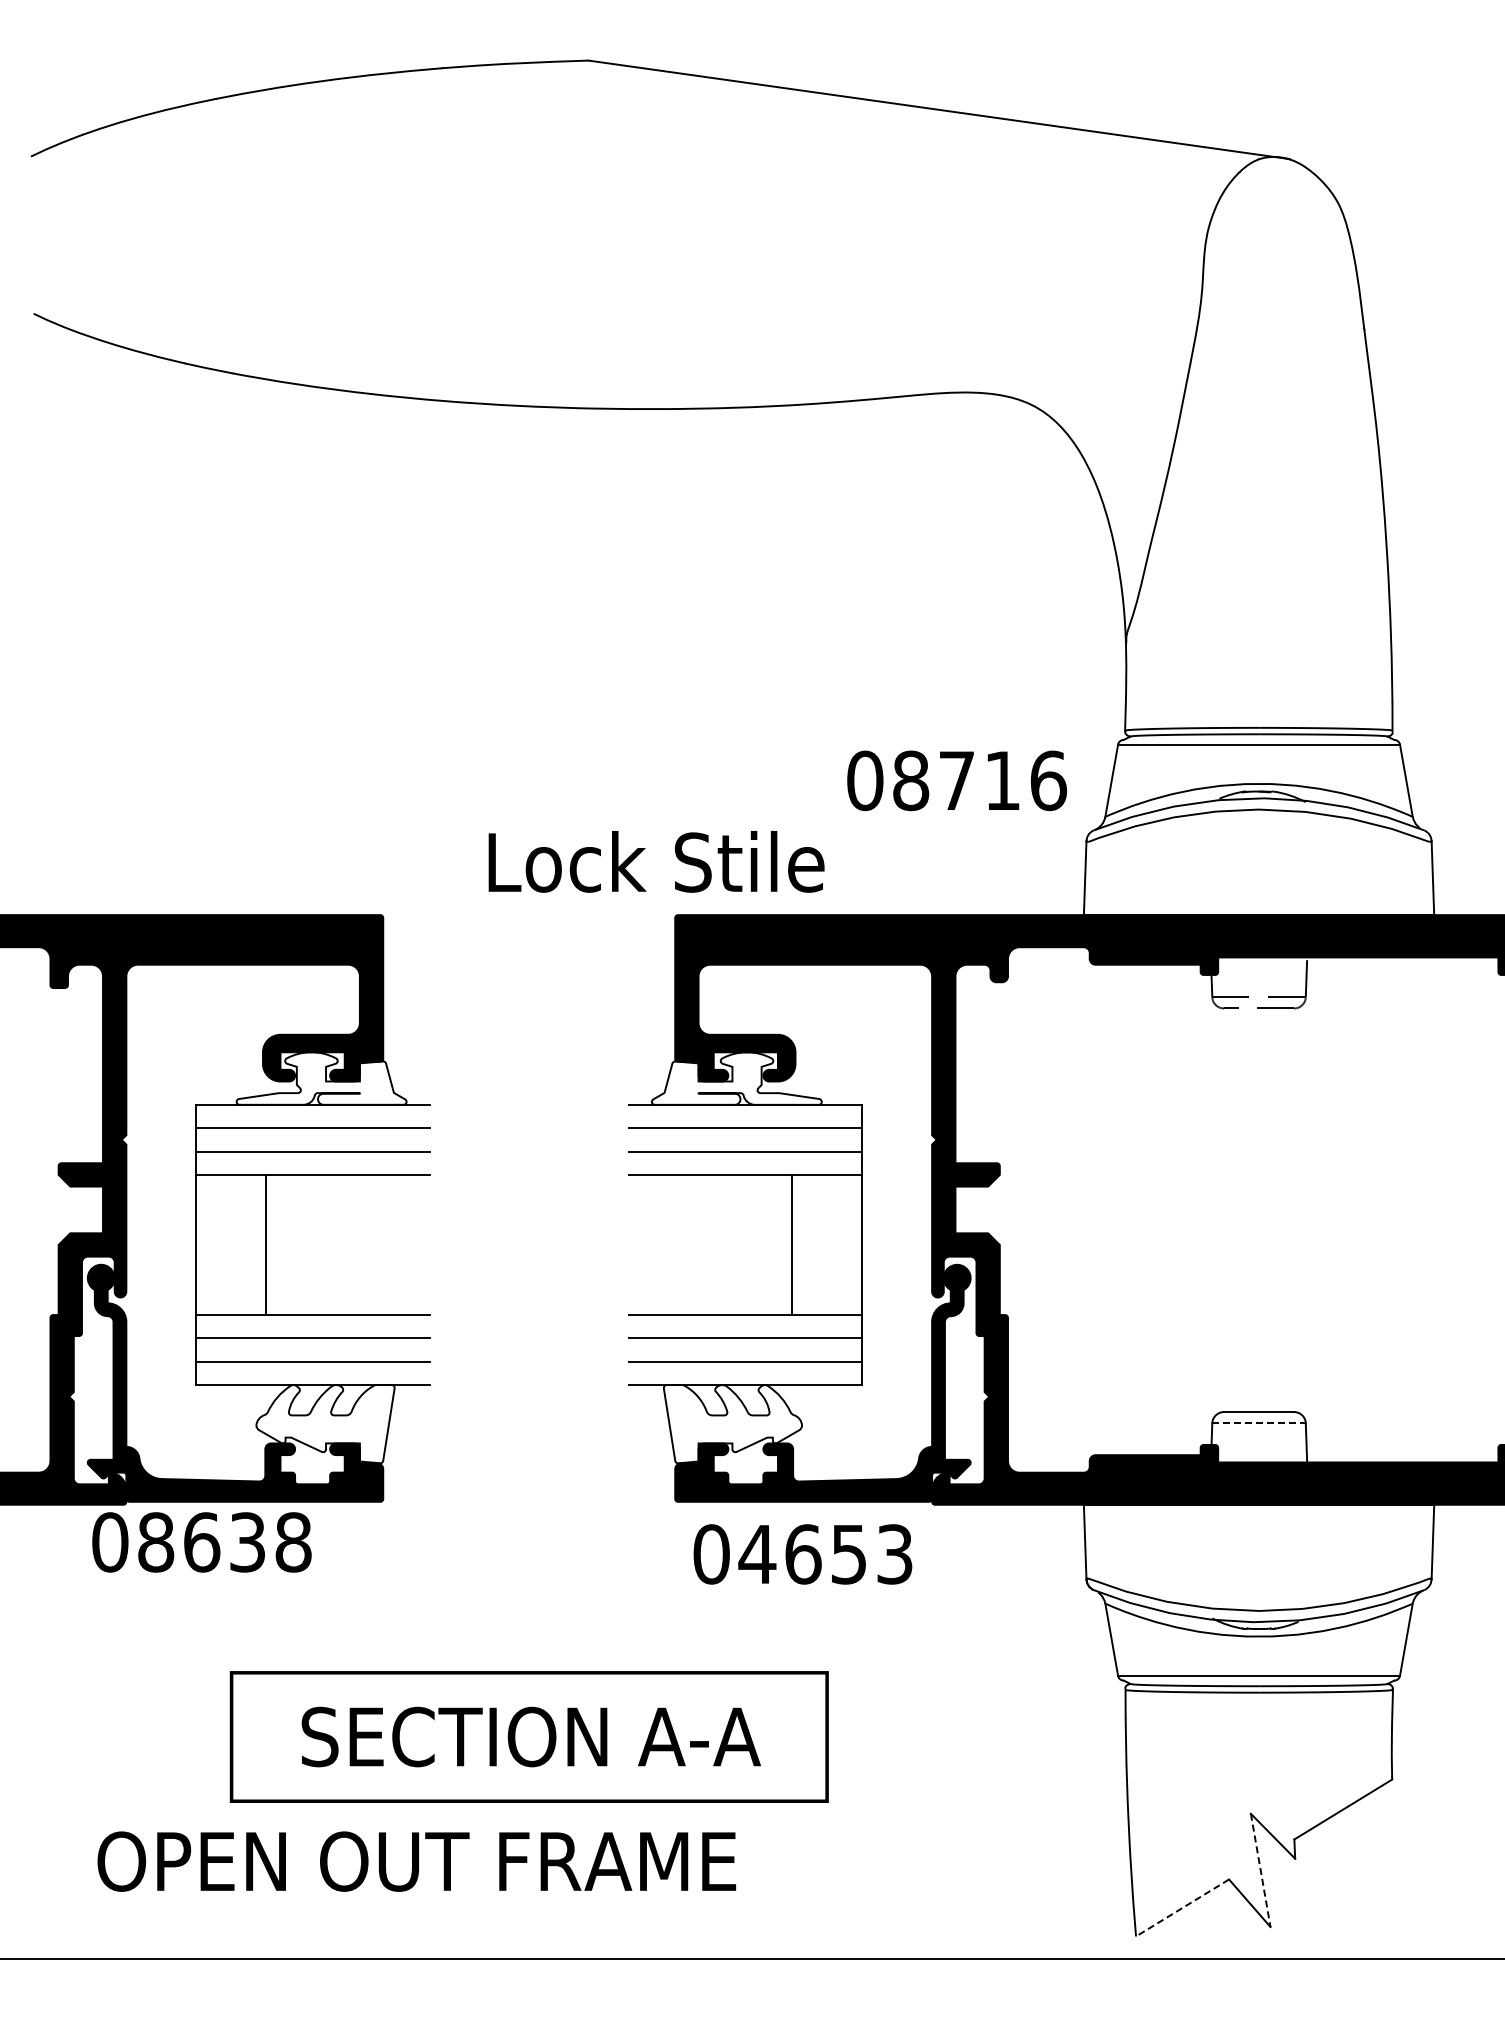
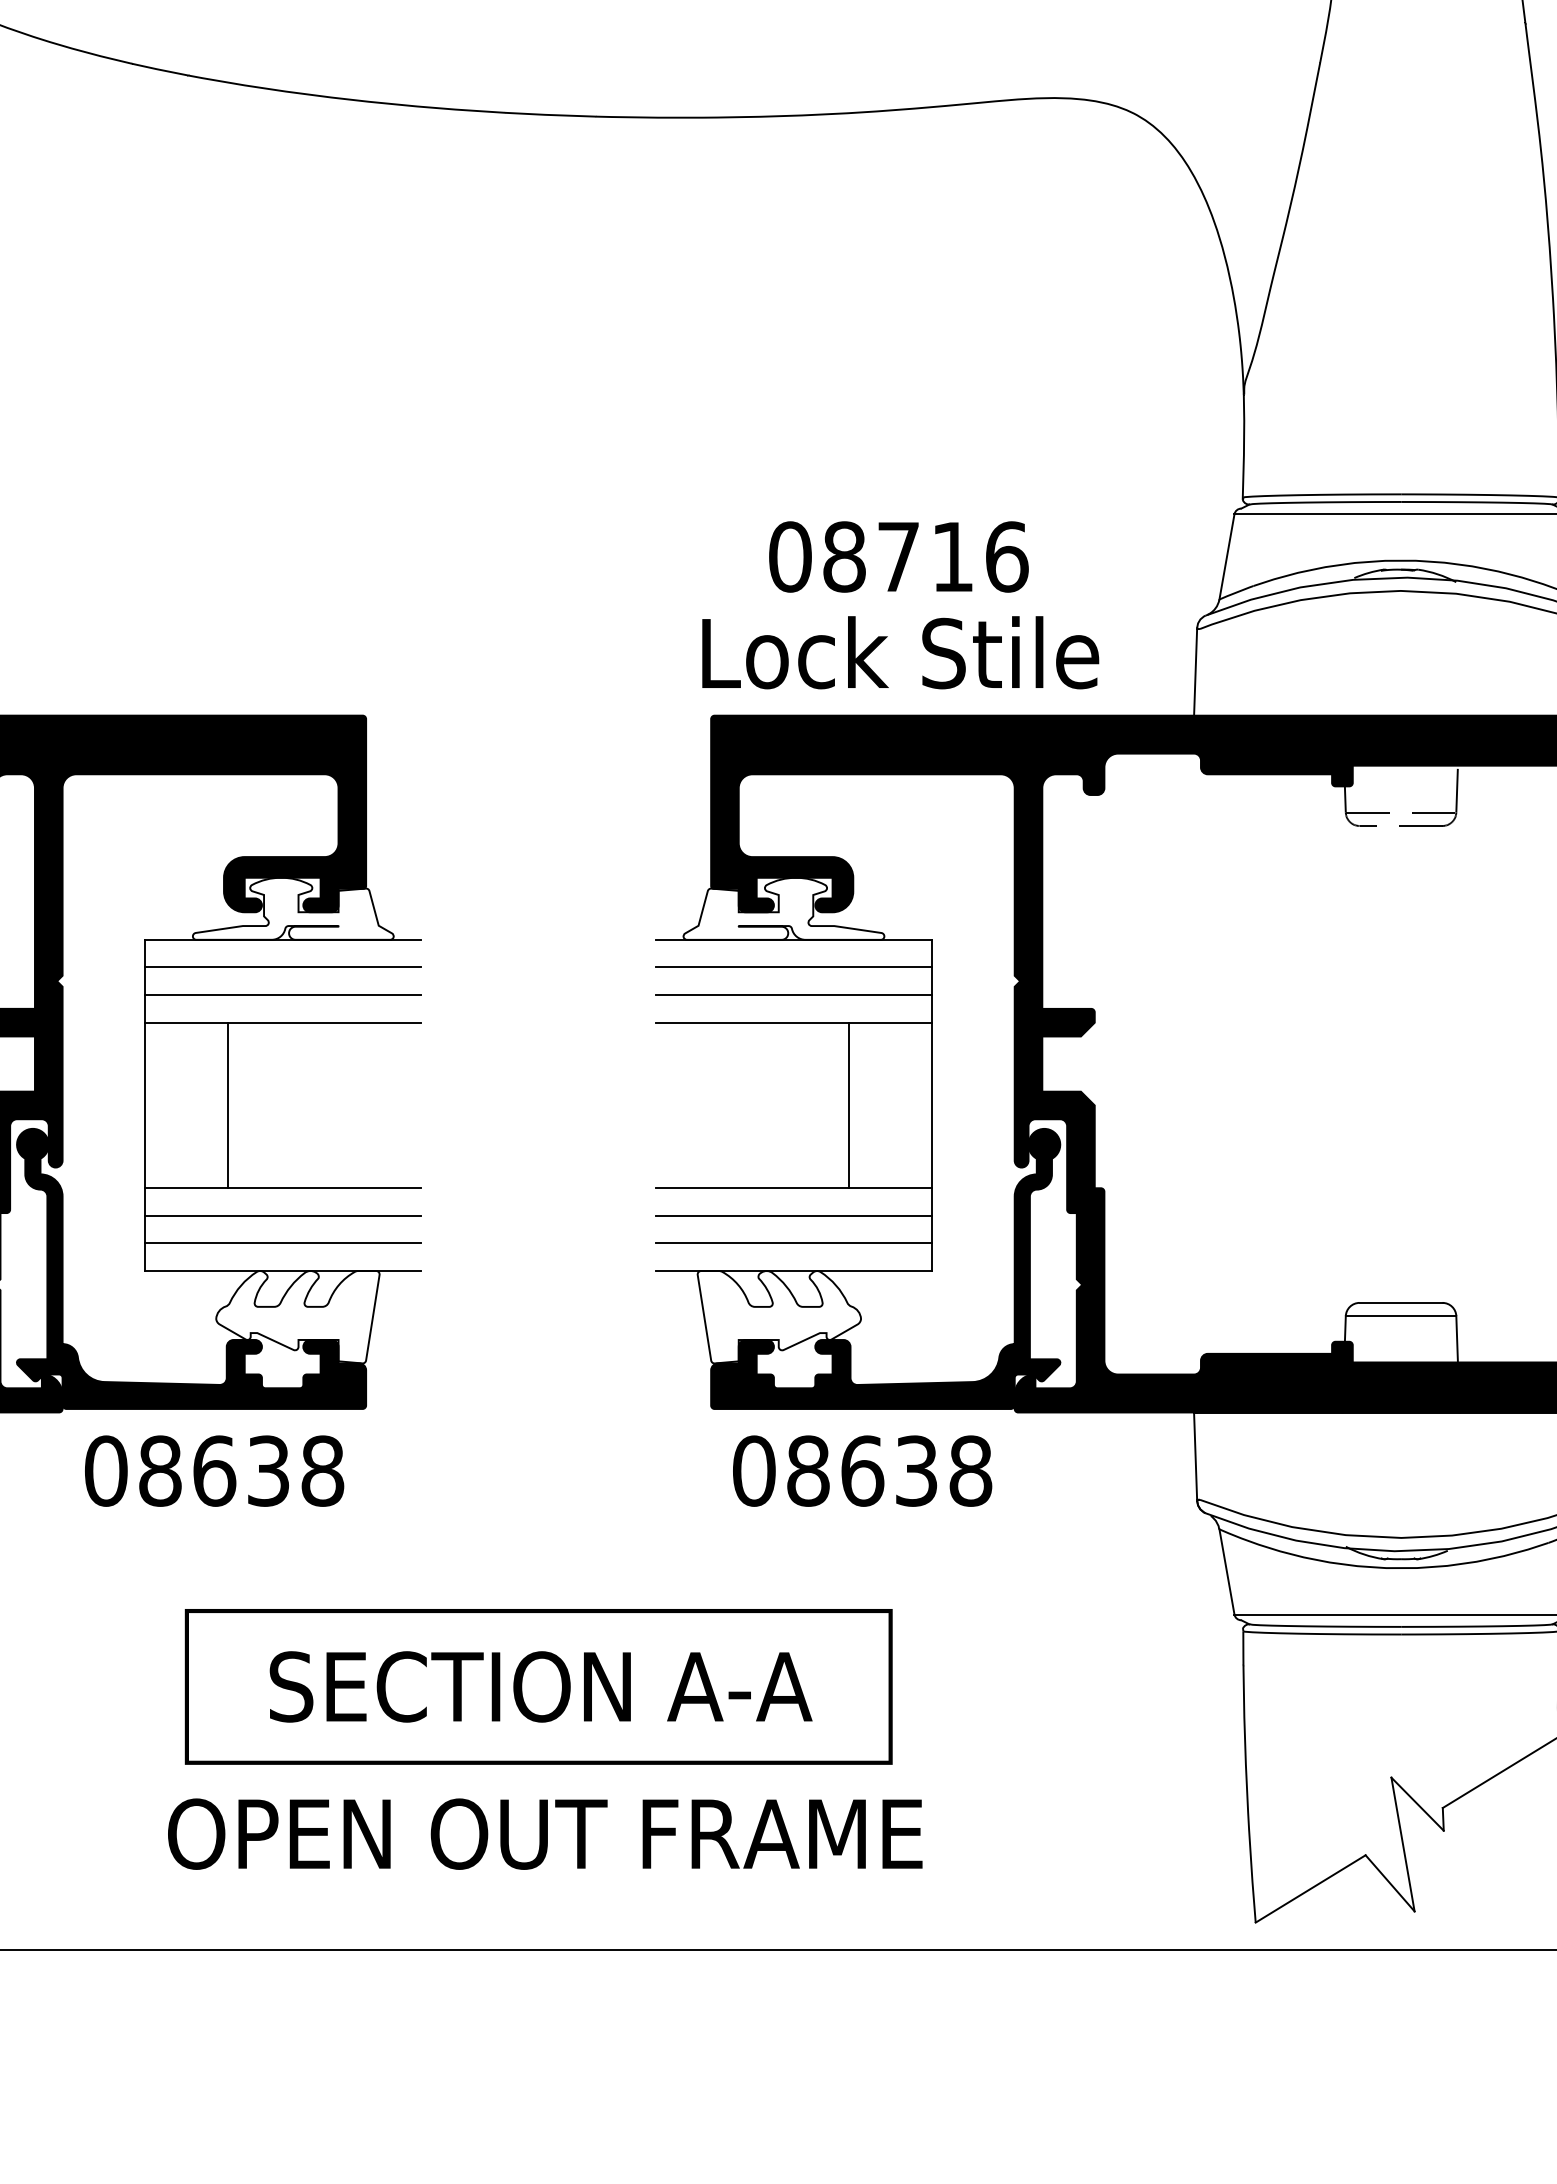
text: (956, 780) -> (898, 556), moved
text: (656, 861) -> (900, 652), moved
line: (1259, 1423) -> (1401, 1316), dashed -> solid
text: (201, 1542) -> (213, 1471), moved
text: (825, 1554) -> (888, 1471), 04653 -> 08638
text: (416, 1861) -> (544, 1834), moved
line: (1260, 1870) -> (1402, 1844), dashed -> solid
line: (1182, 1907) -> (1310, 1888), dashed -> solid

